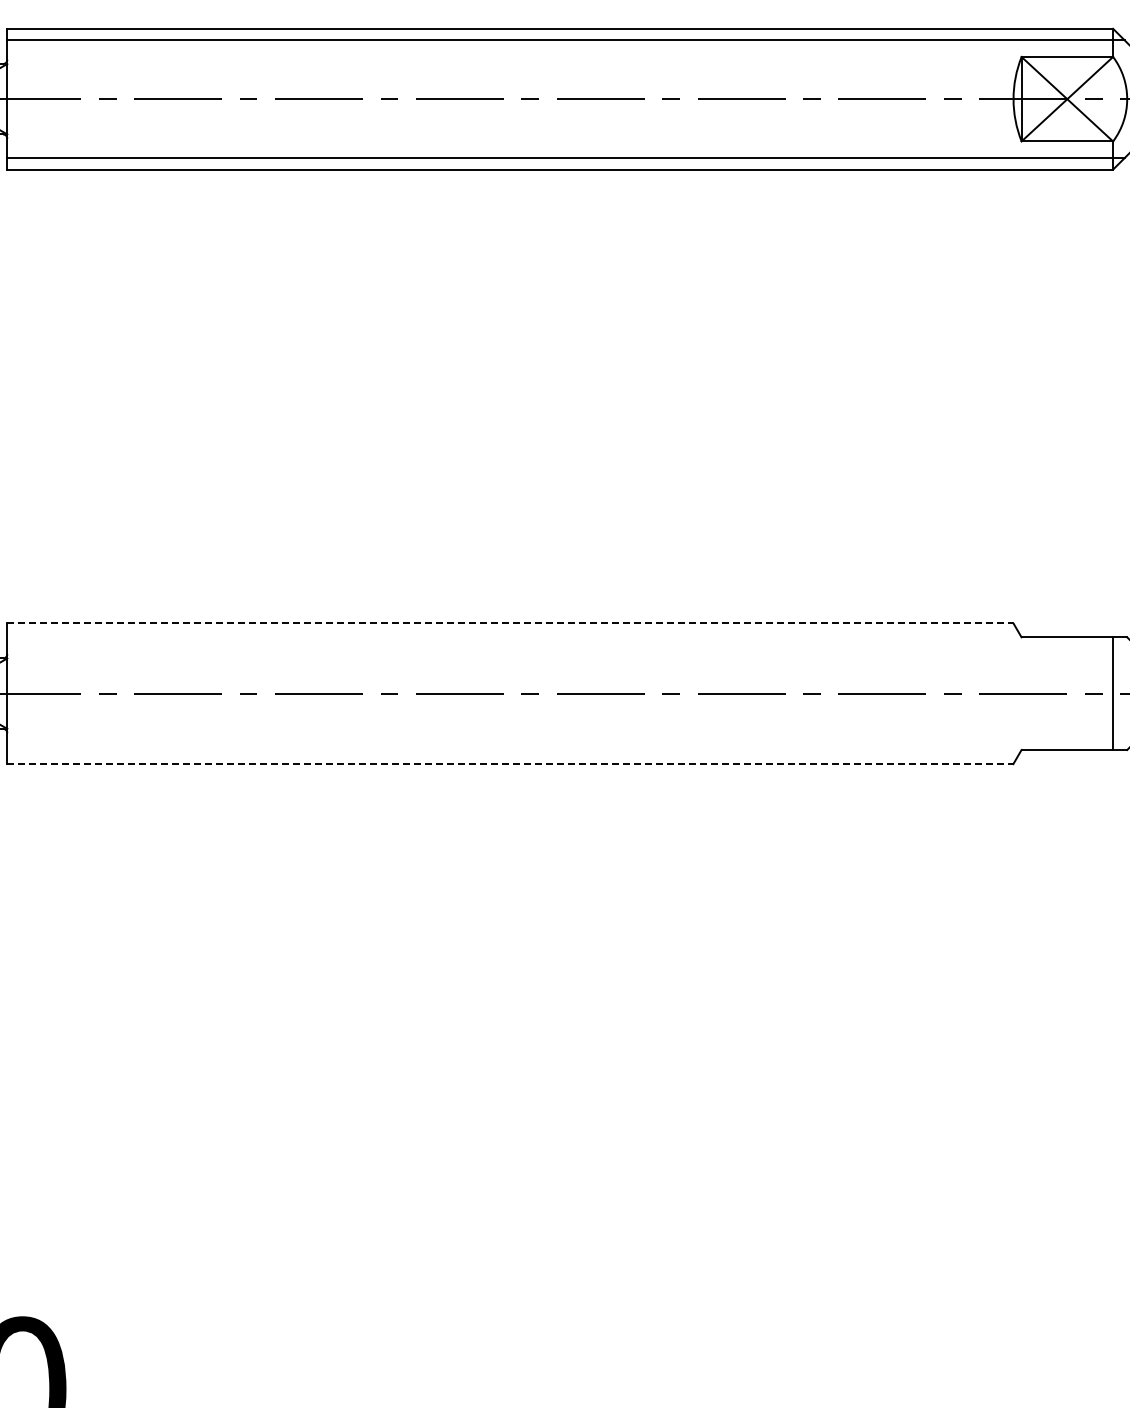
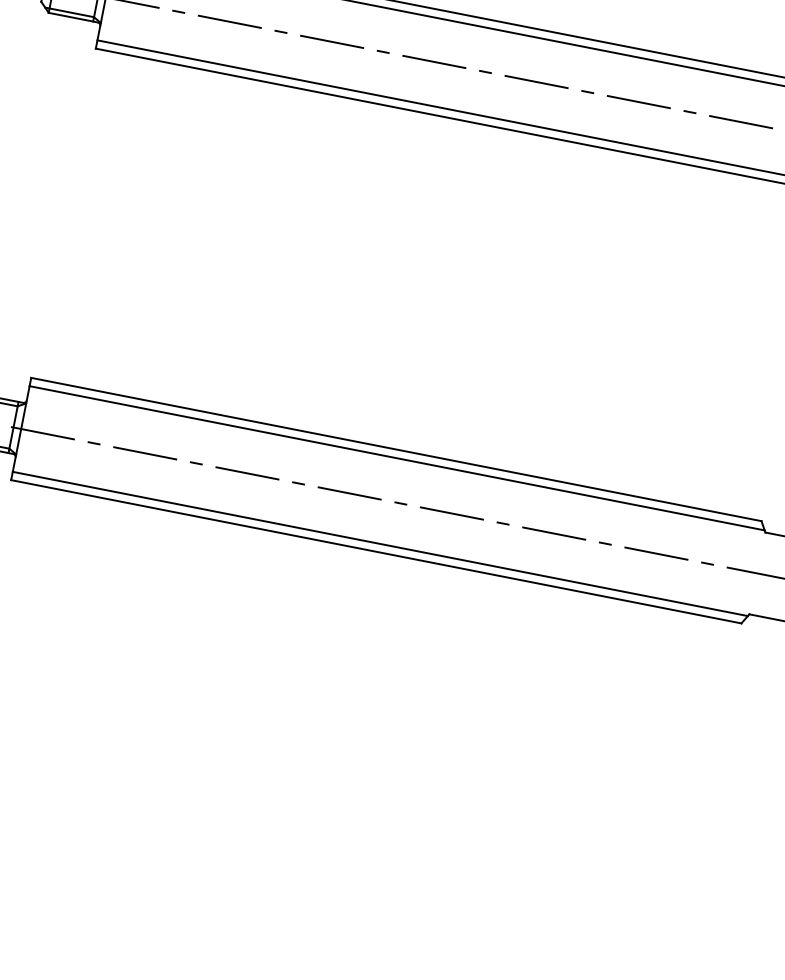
line: (510, 623) -> (396, 449), dashed -> solid
line: (513, 634) -> (397, 458), added
line: (513, 752) -> (380, 543), added
line: (510, 764) -> (376, 552), dashed -> solid

